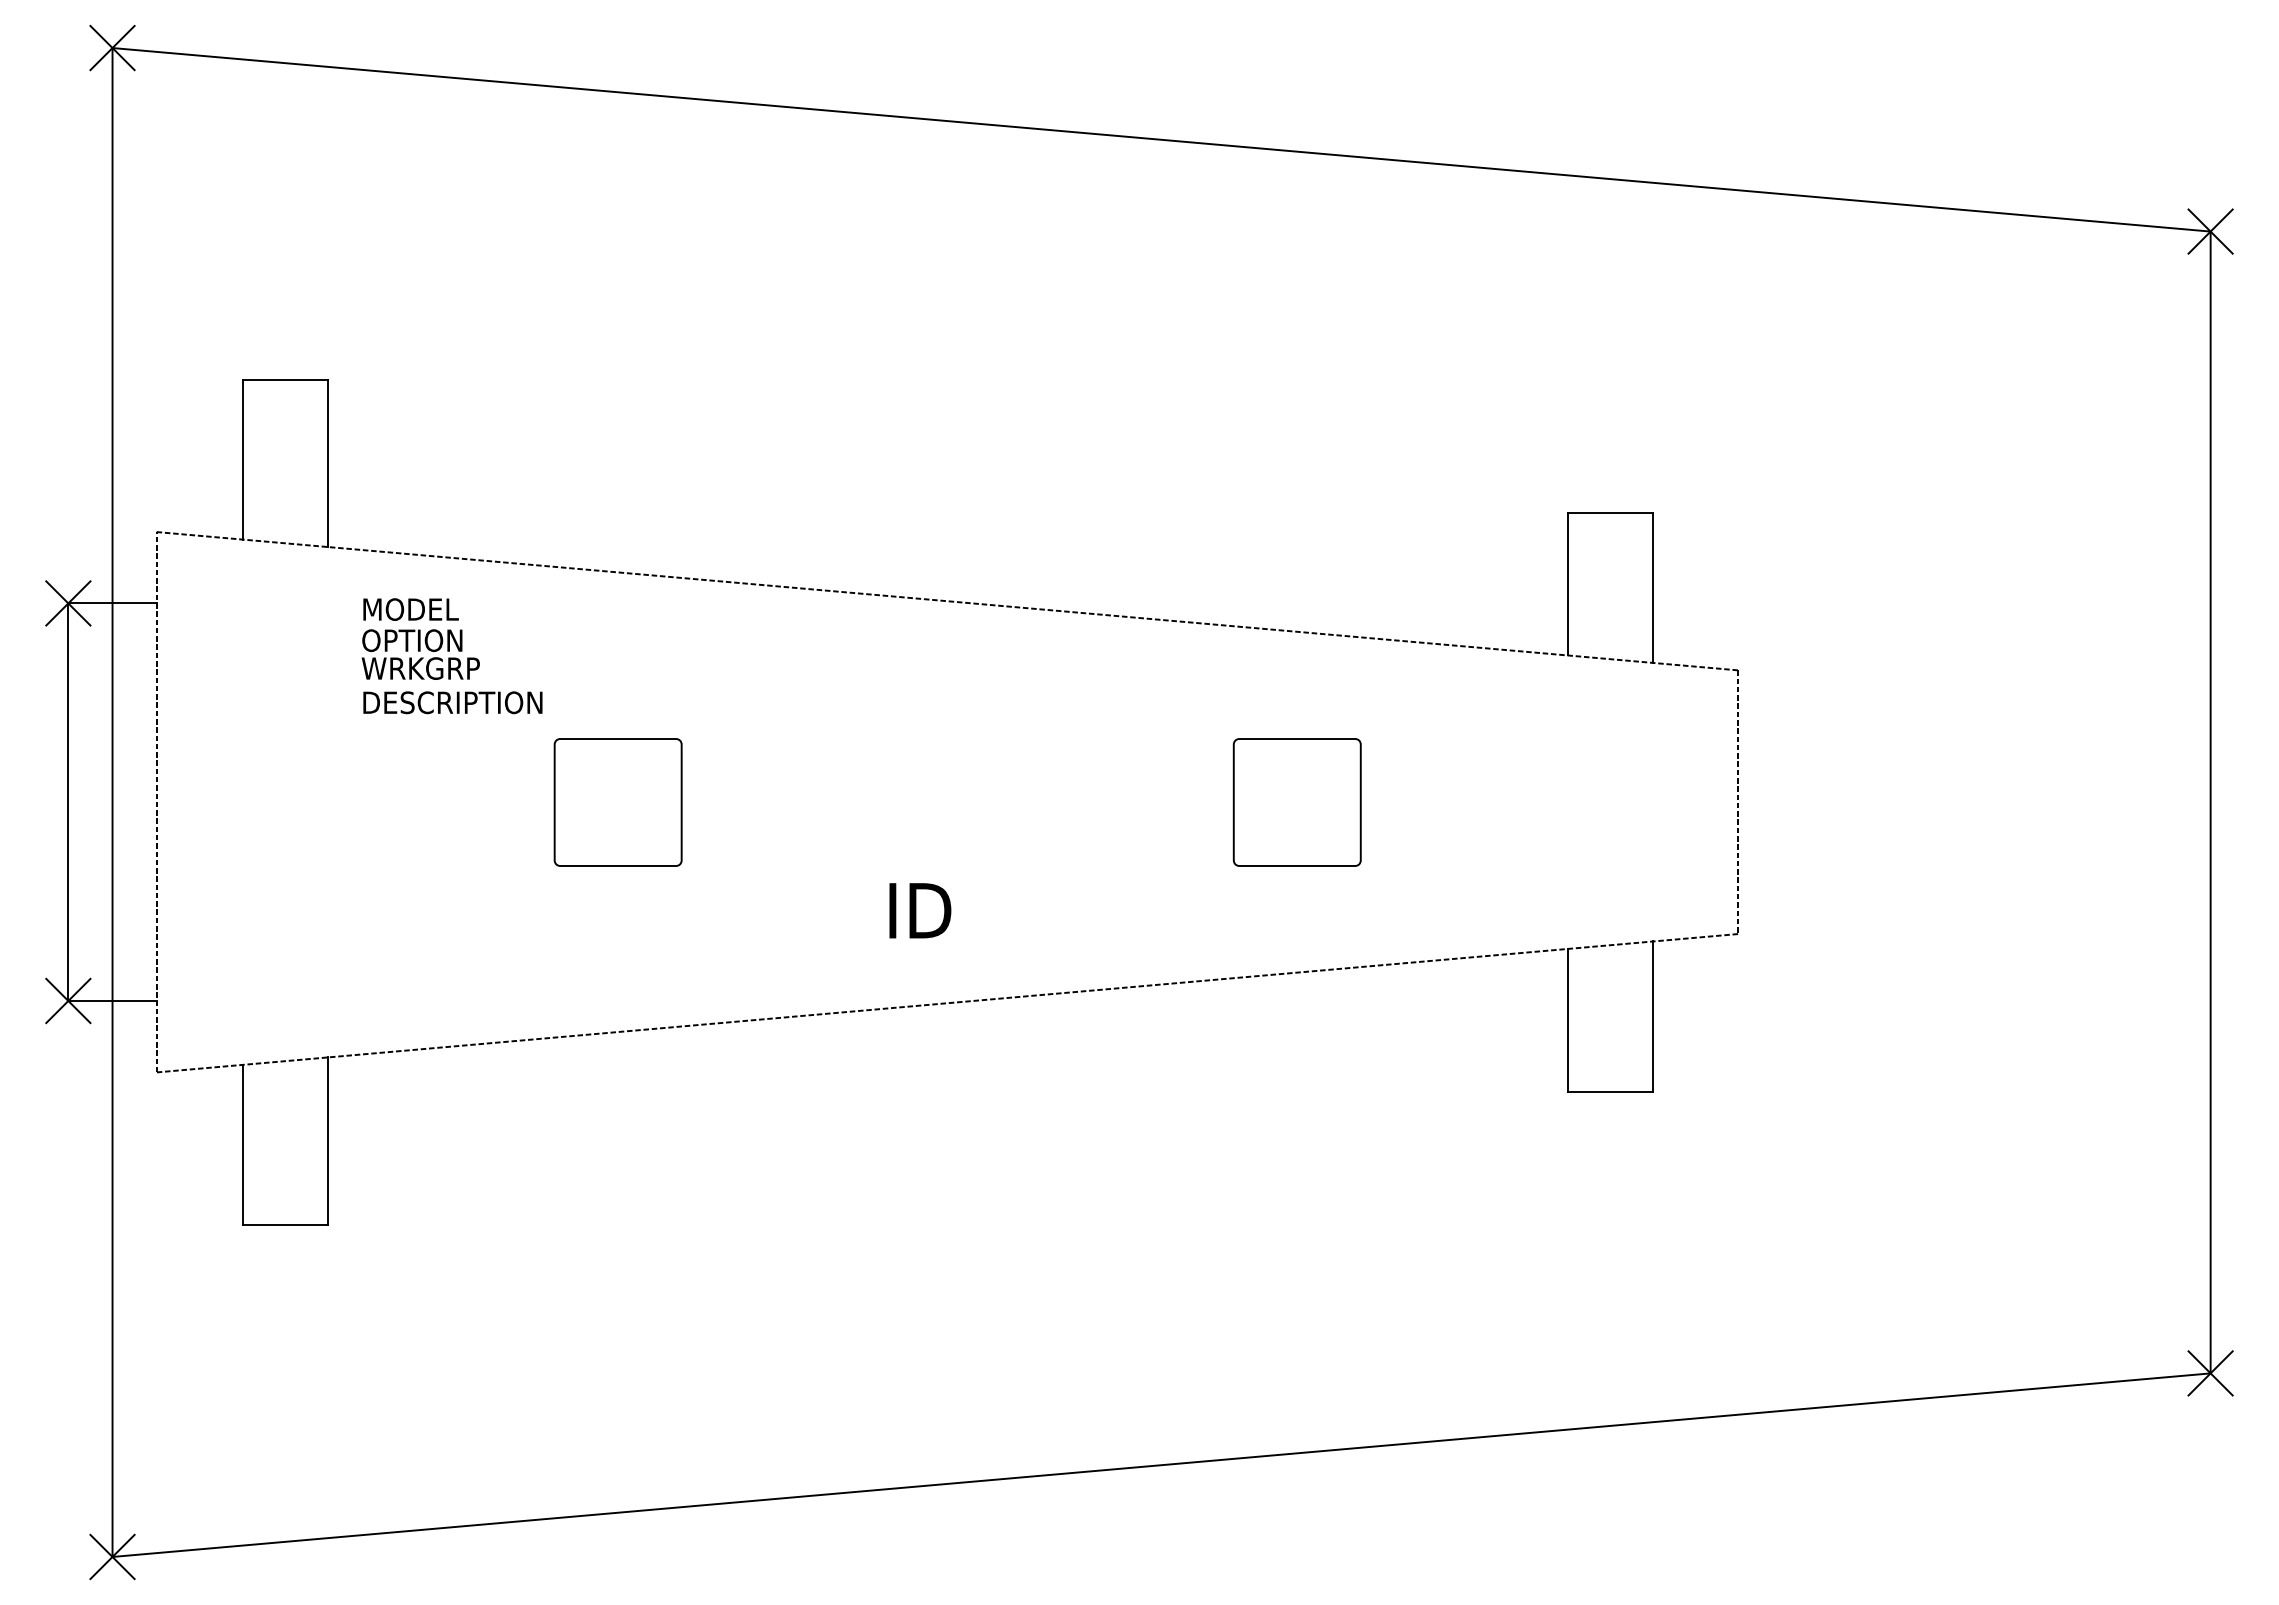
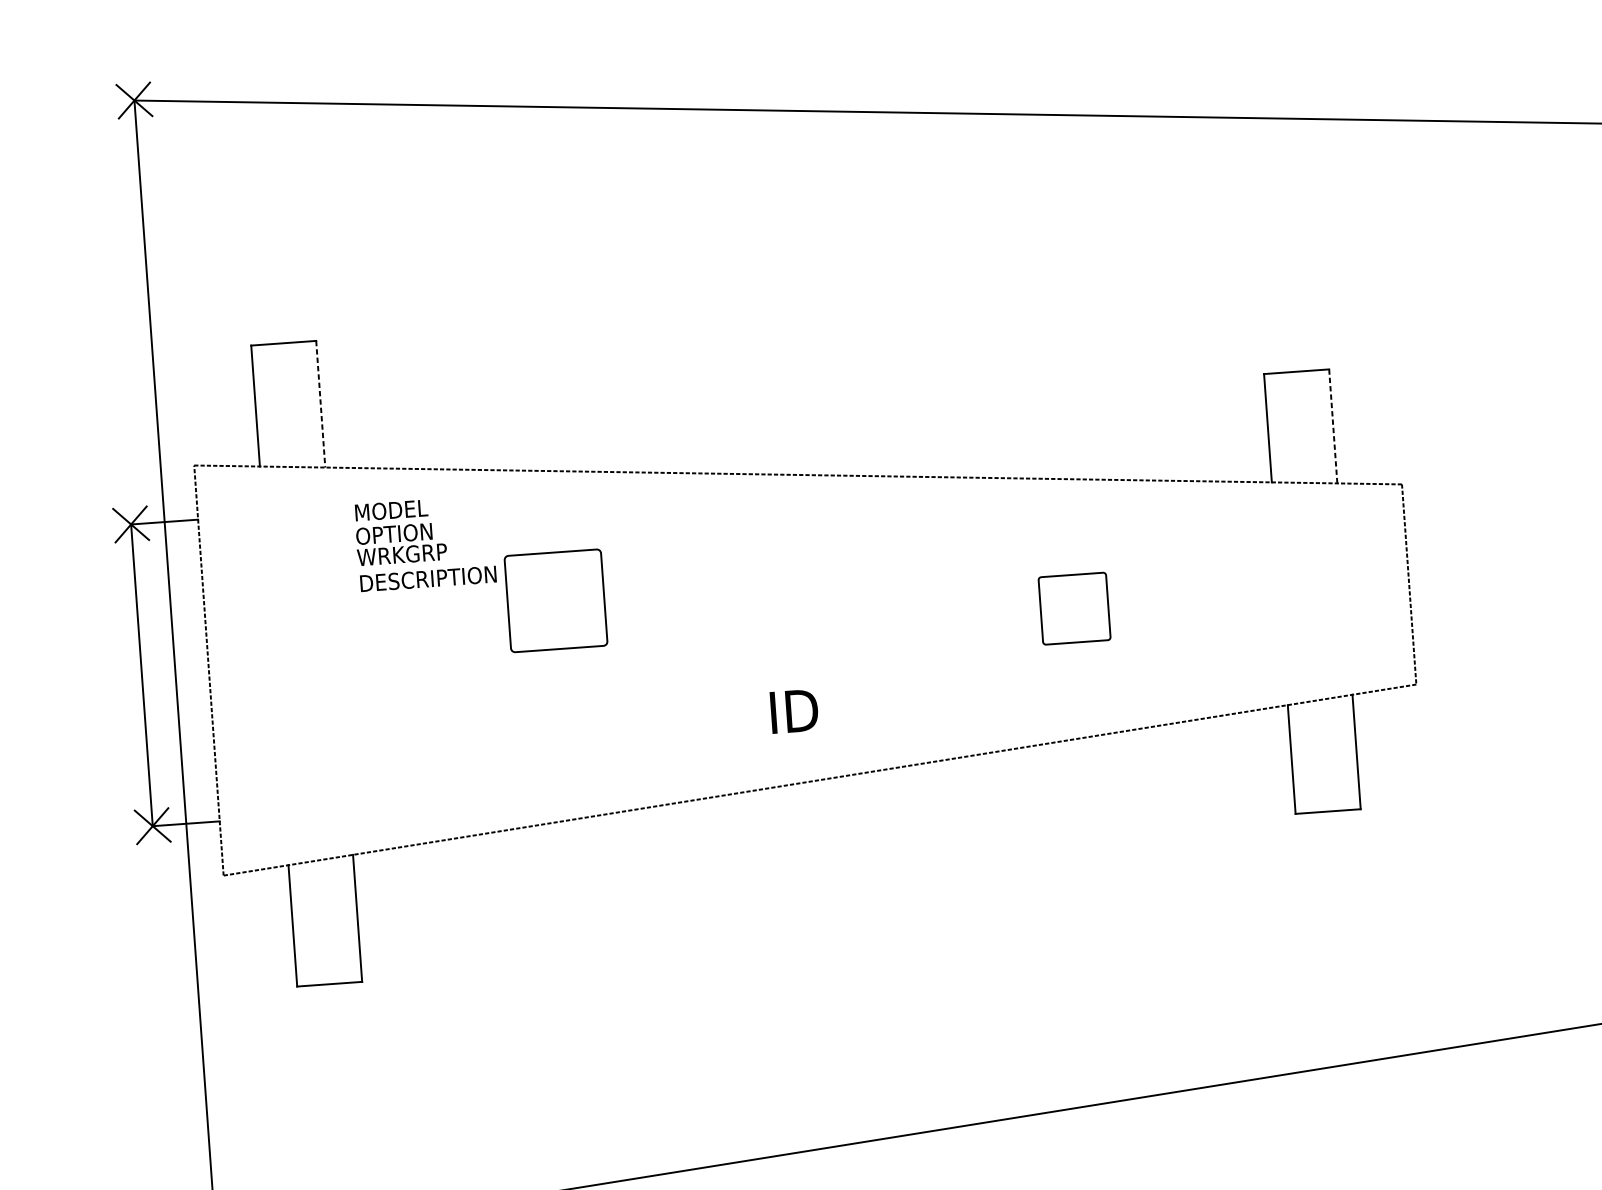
line: (328, 464) -> (321, 404), solid -> dashed
line: (1653, 588) -> (1333, 426), solid -> dashed
part: (617, 802) -> (555, 600), moved
part: (1296, 802) -> (1074, 608), size x0.7

